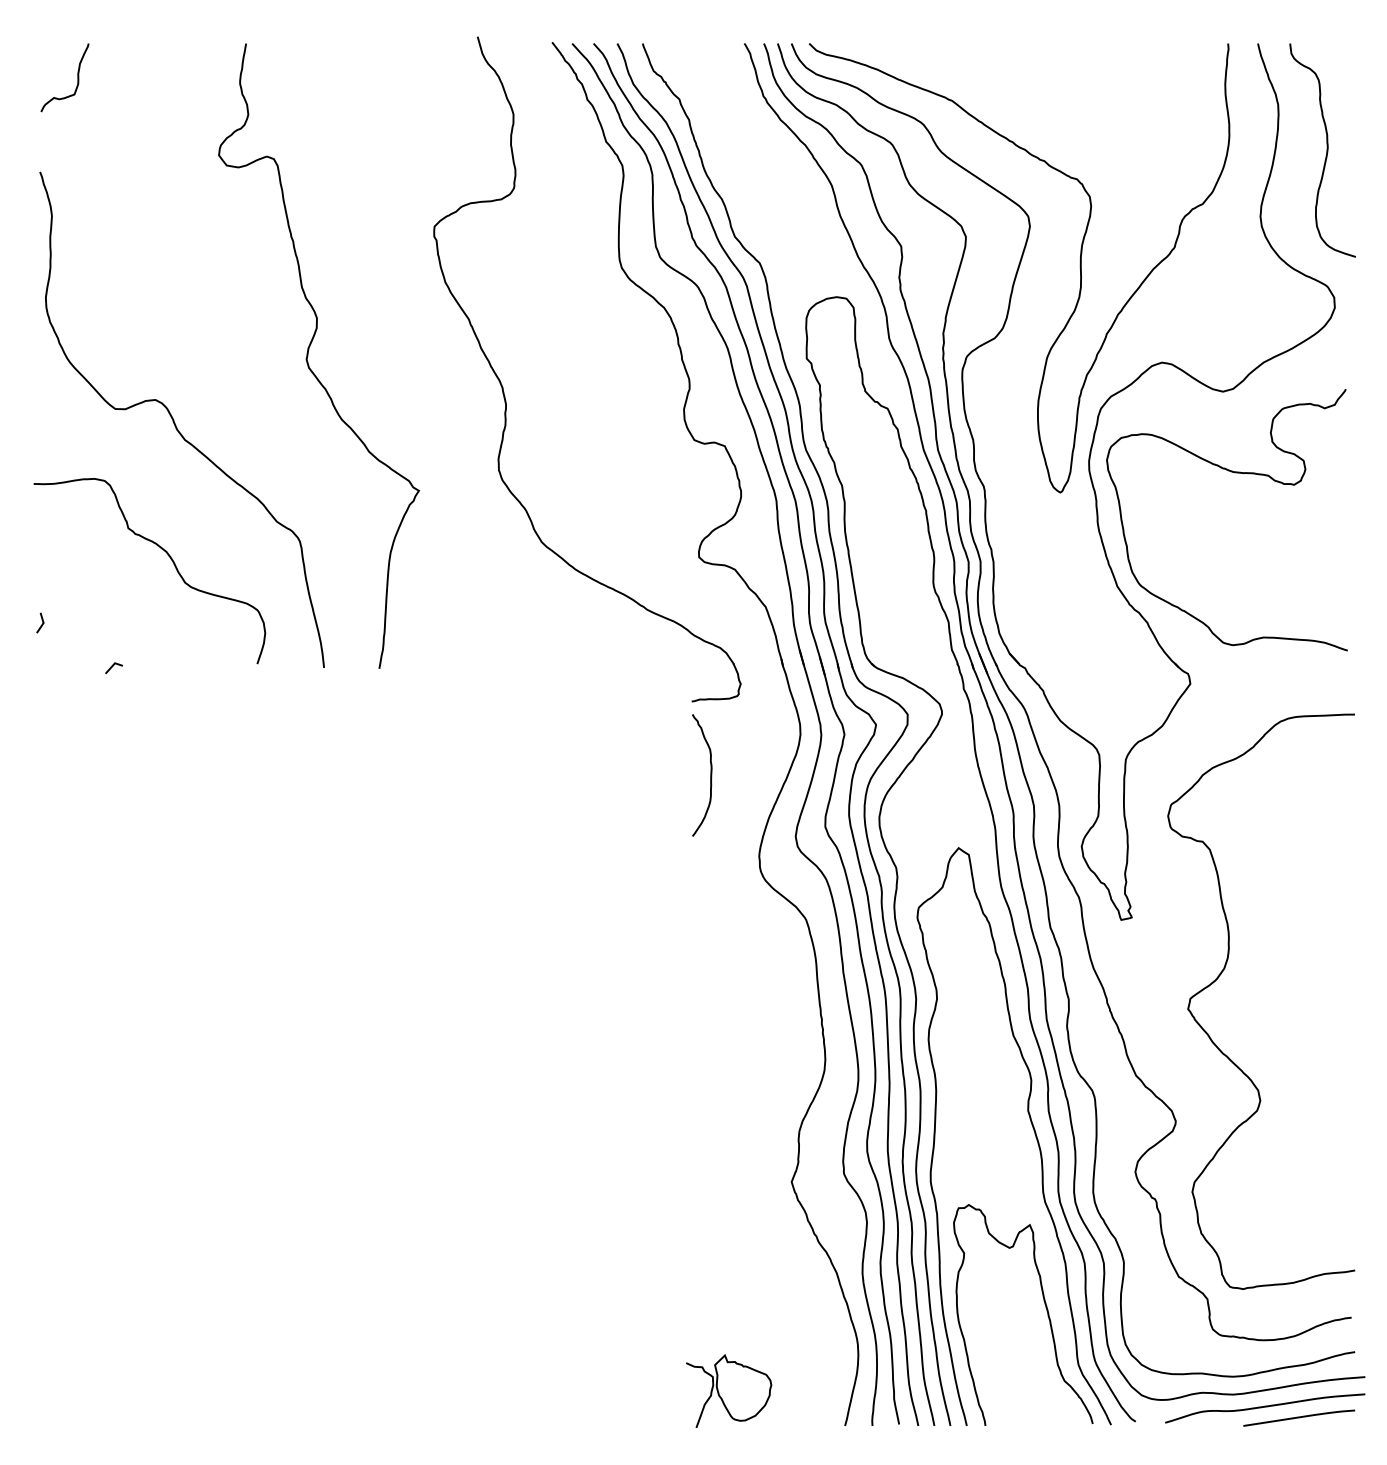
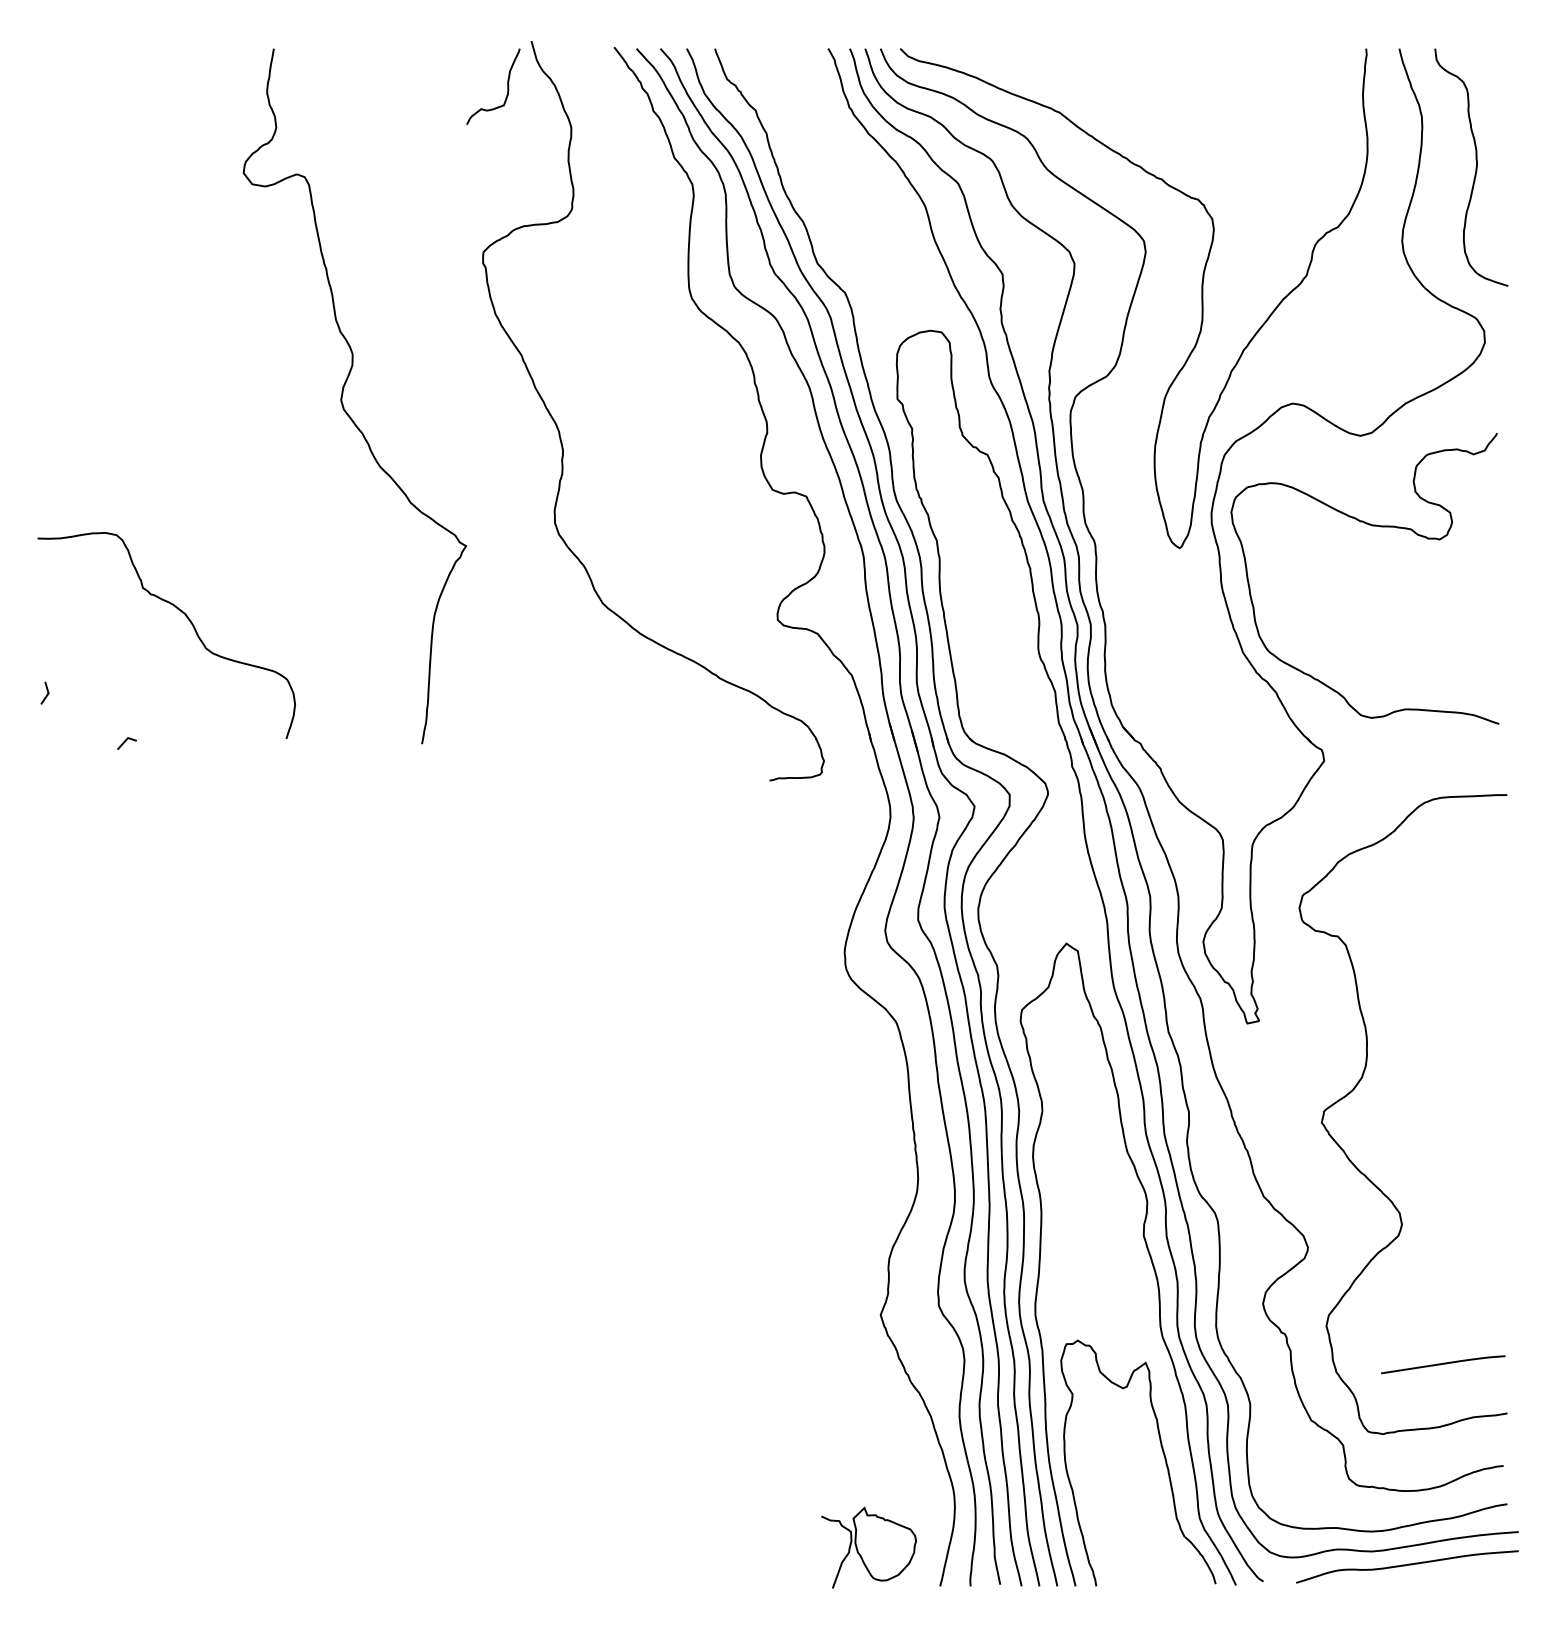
curve: (77, 77) -> (507, 86), moved
curve: (174, 420) -> (194, 468), removed
curve: (710, 775) -> (790, 862), removed
part: (728, 1391) -> (868, 1547), moved
curve: (1299, 1417) -> (1443, 1364), moved

